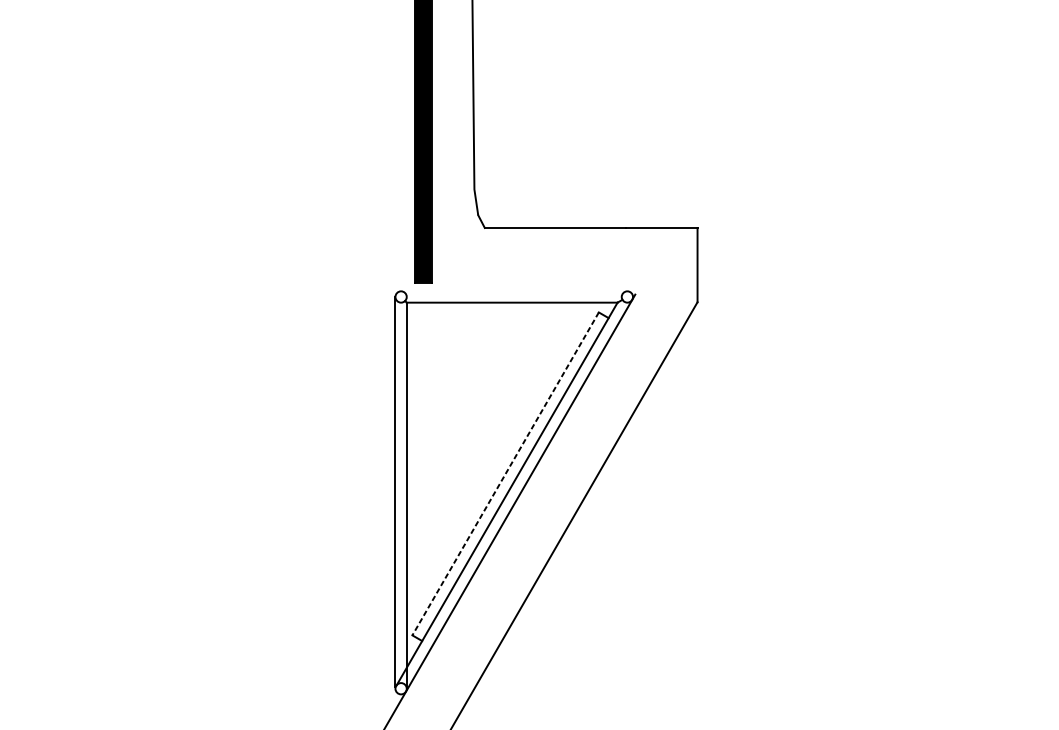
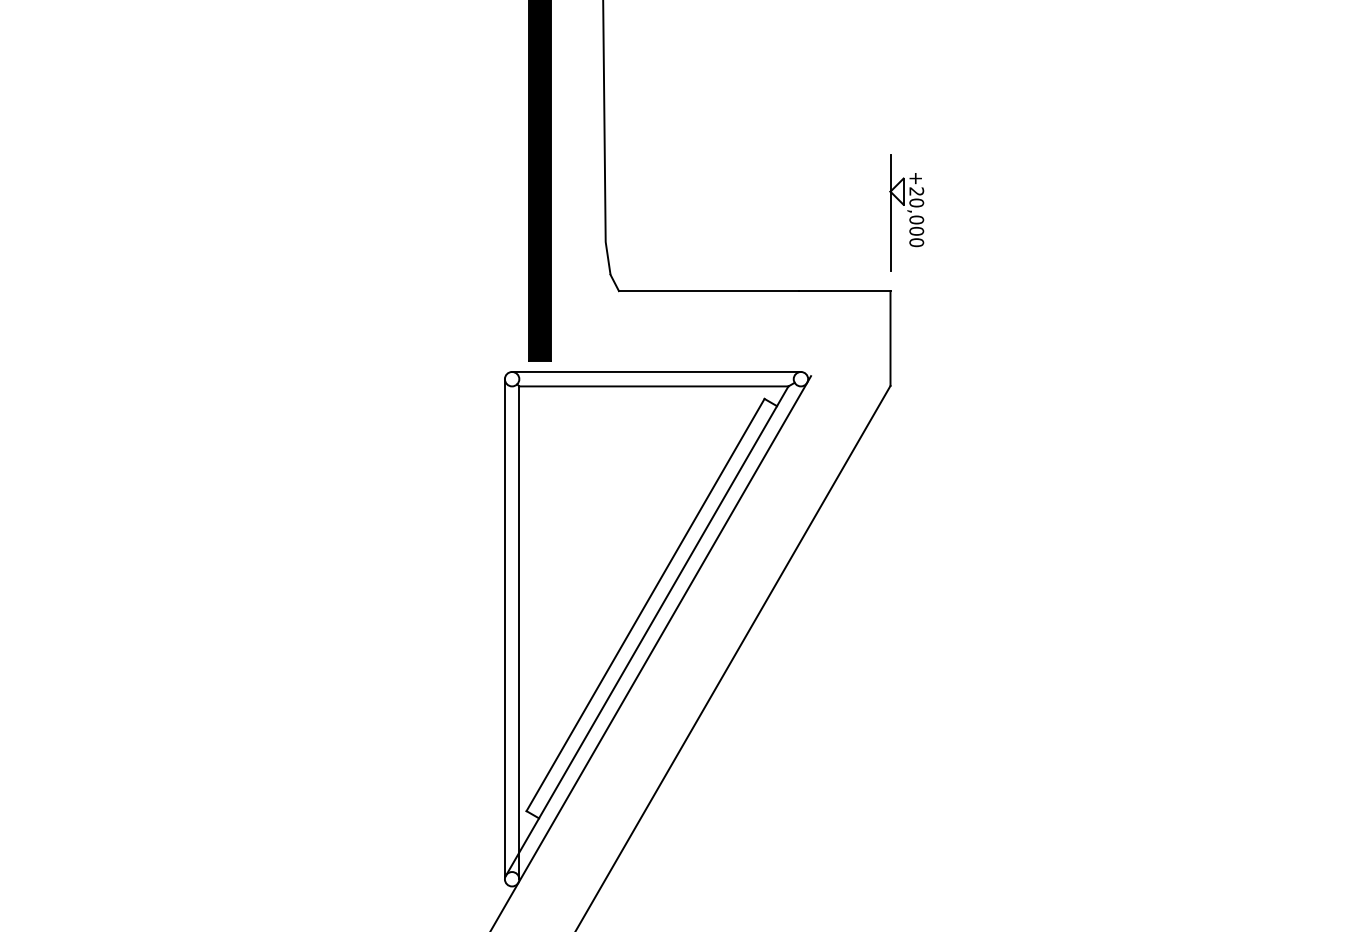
part: (710, 166) -> (906, 212), added
line: (514, 290) -> (656, 371), added
line: (505, 474) -> (645, 605), dashed -> solid

